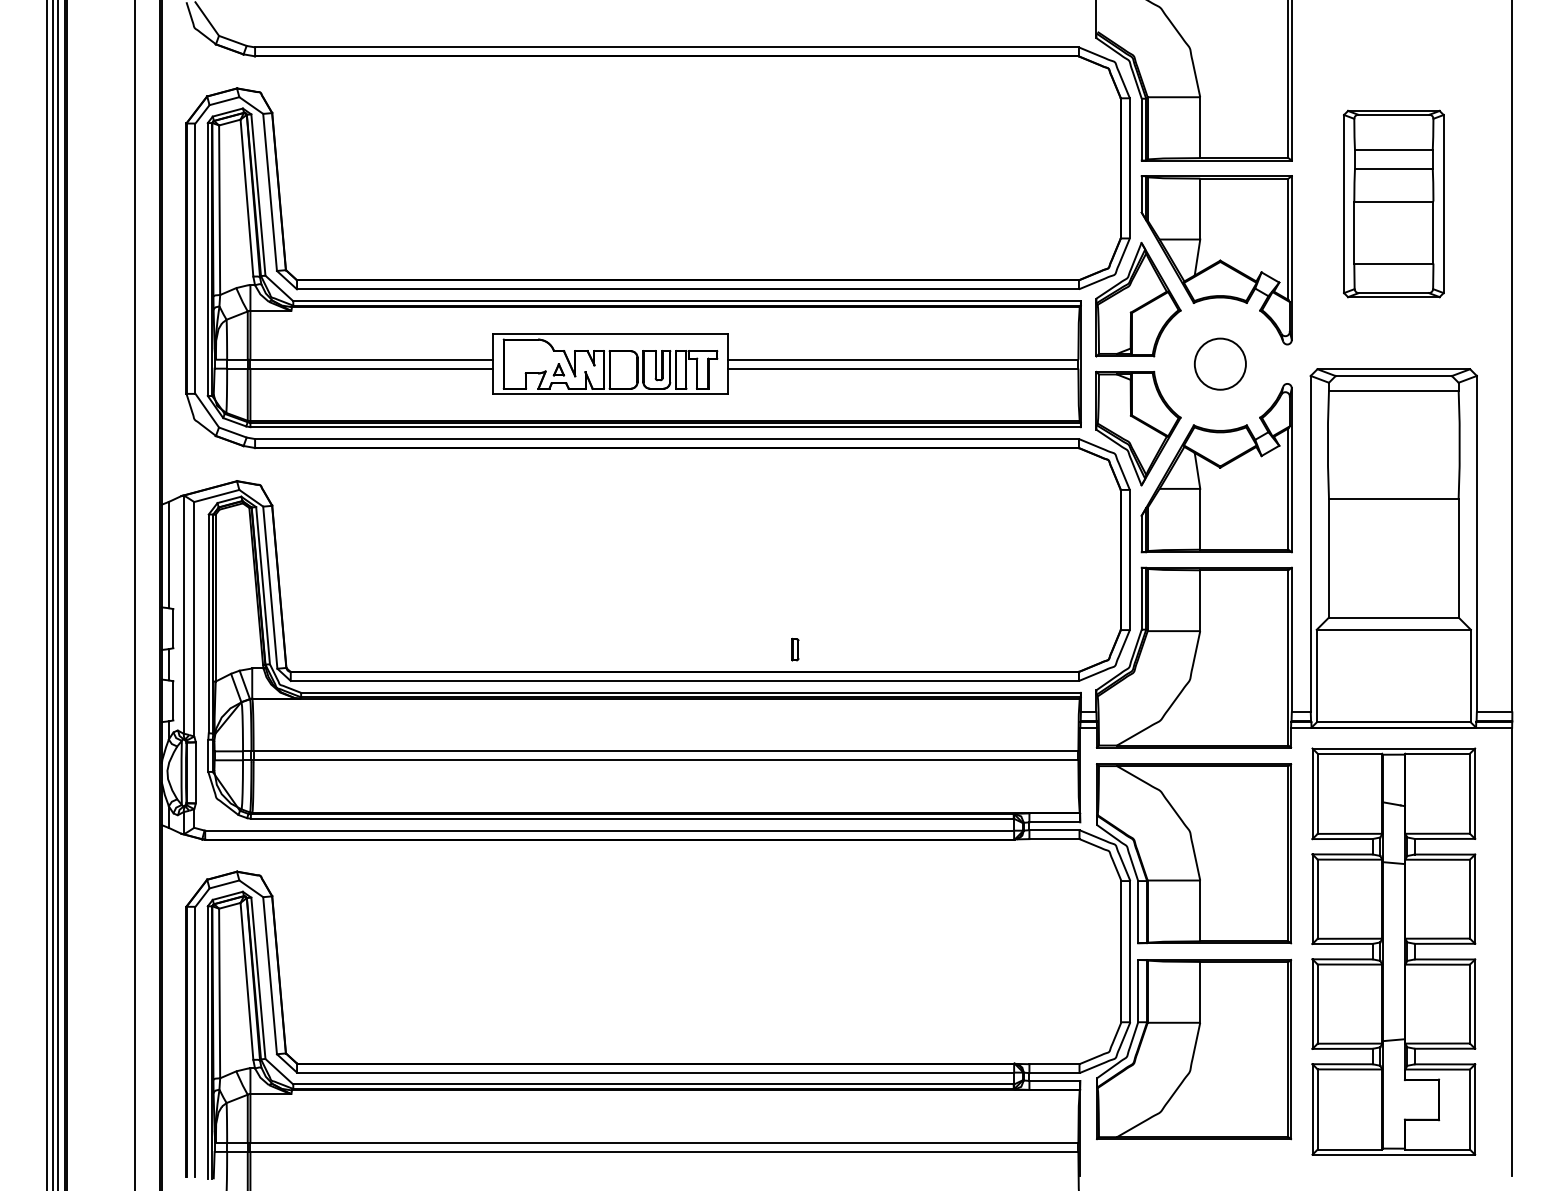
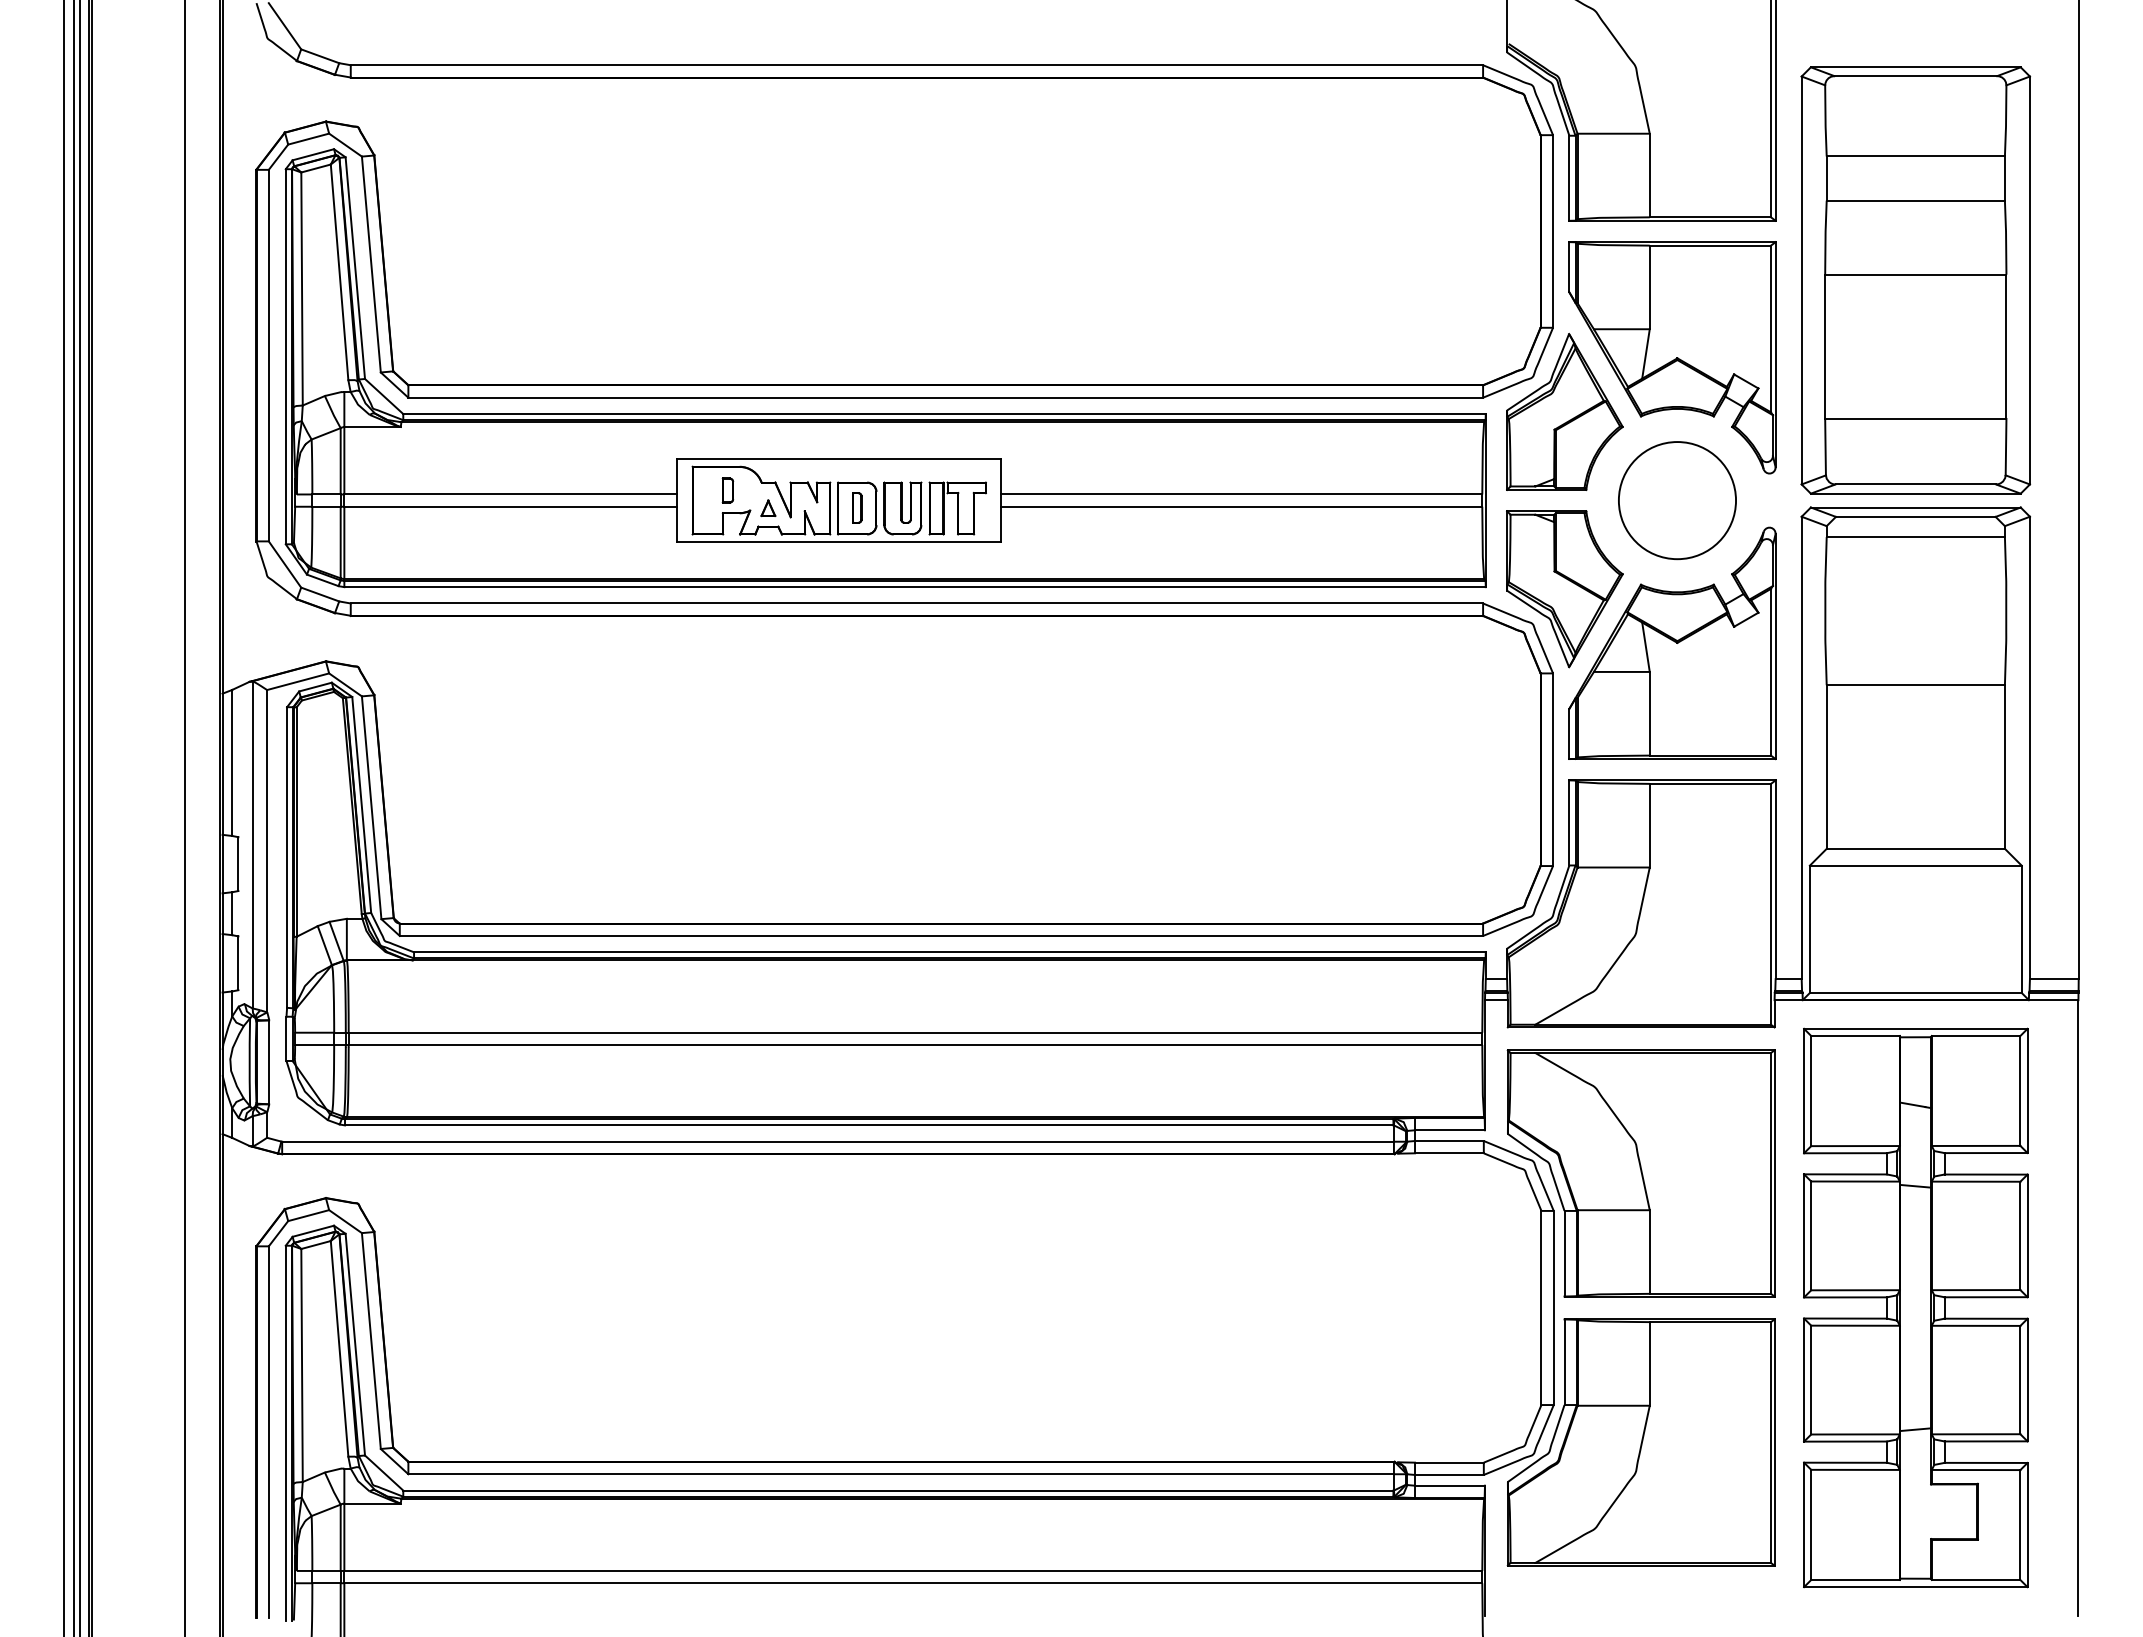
part: (1393, 204) -> (1915, 280), size x1.67
part: (529, 356) -> (727, 490), added
circle: (1220, 364) -> (1677, 500), size x1.67
part: (795, 649) -> (857, 507), moved

